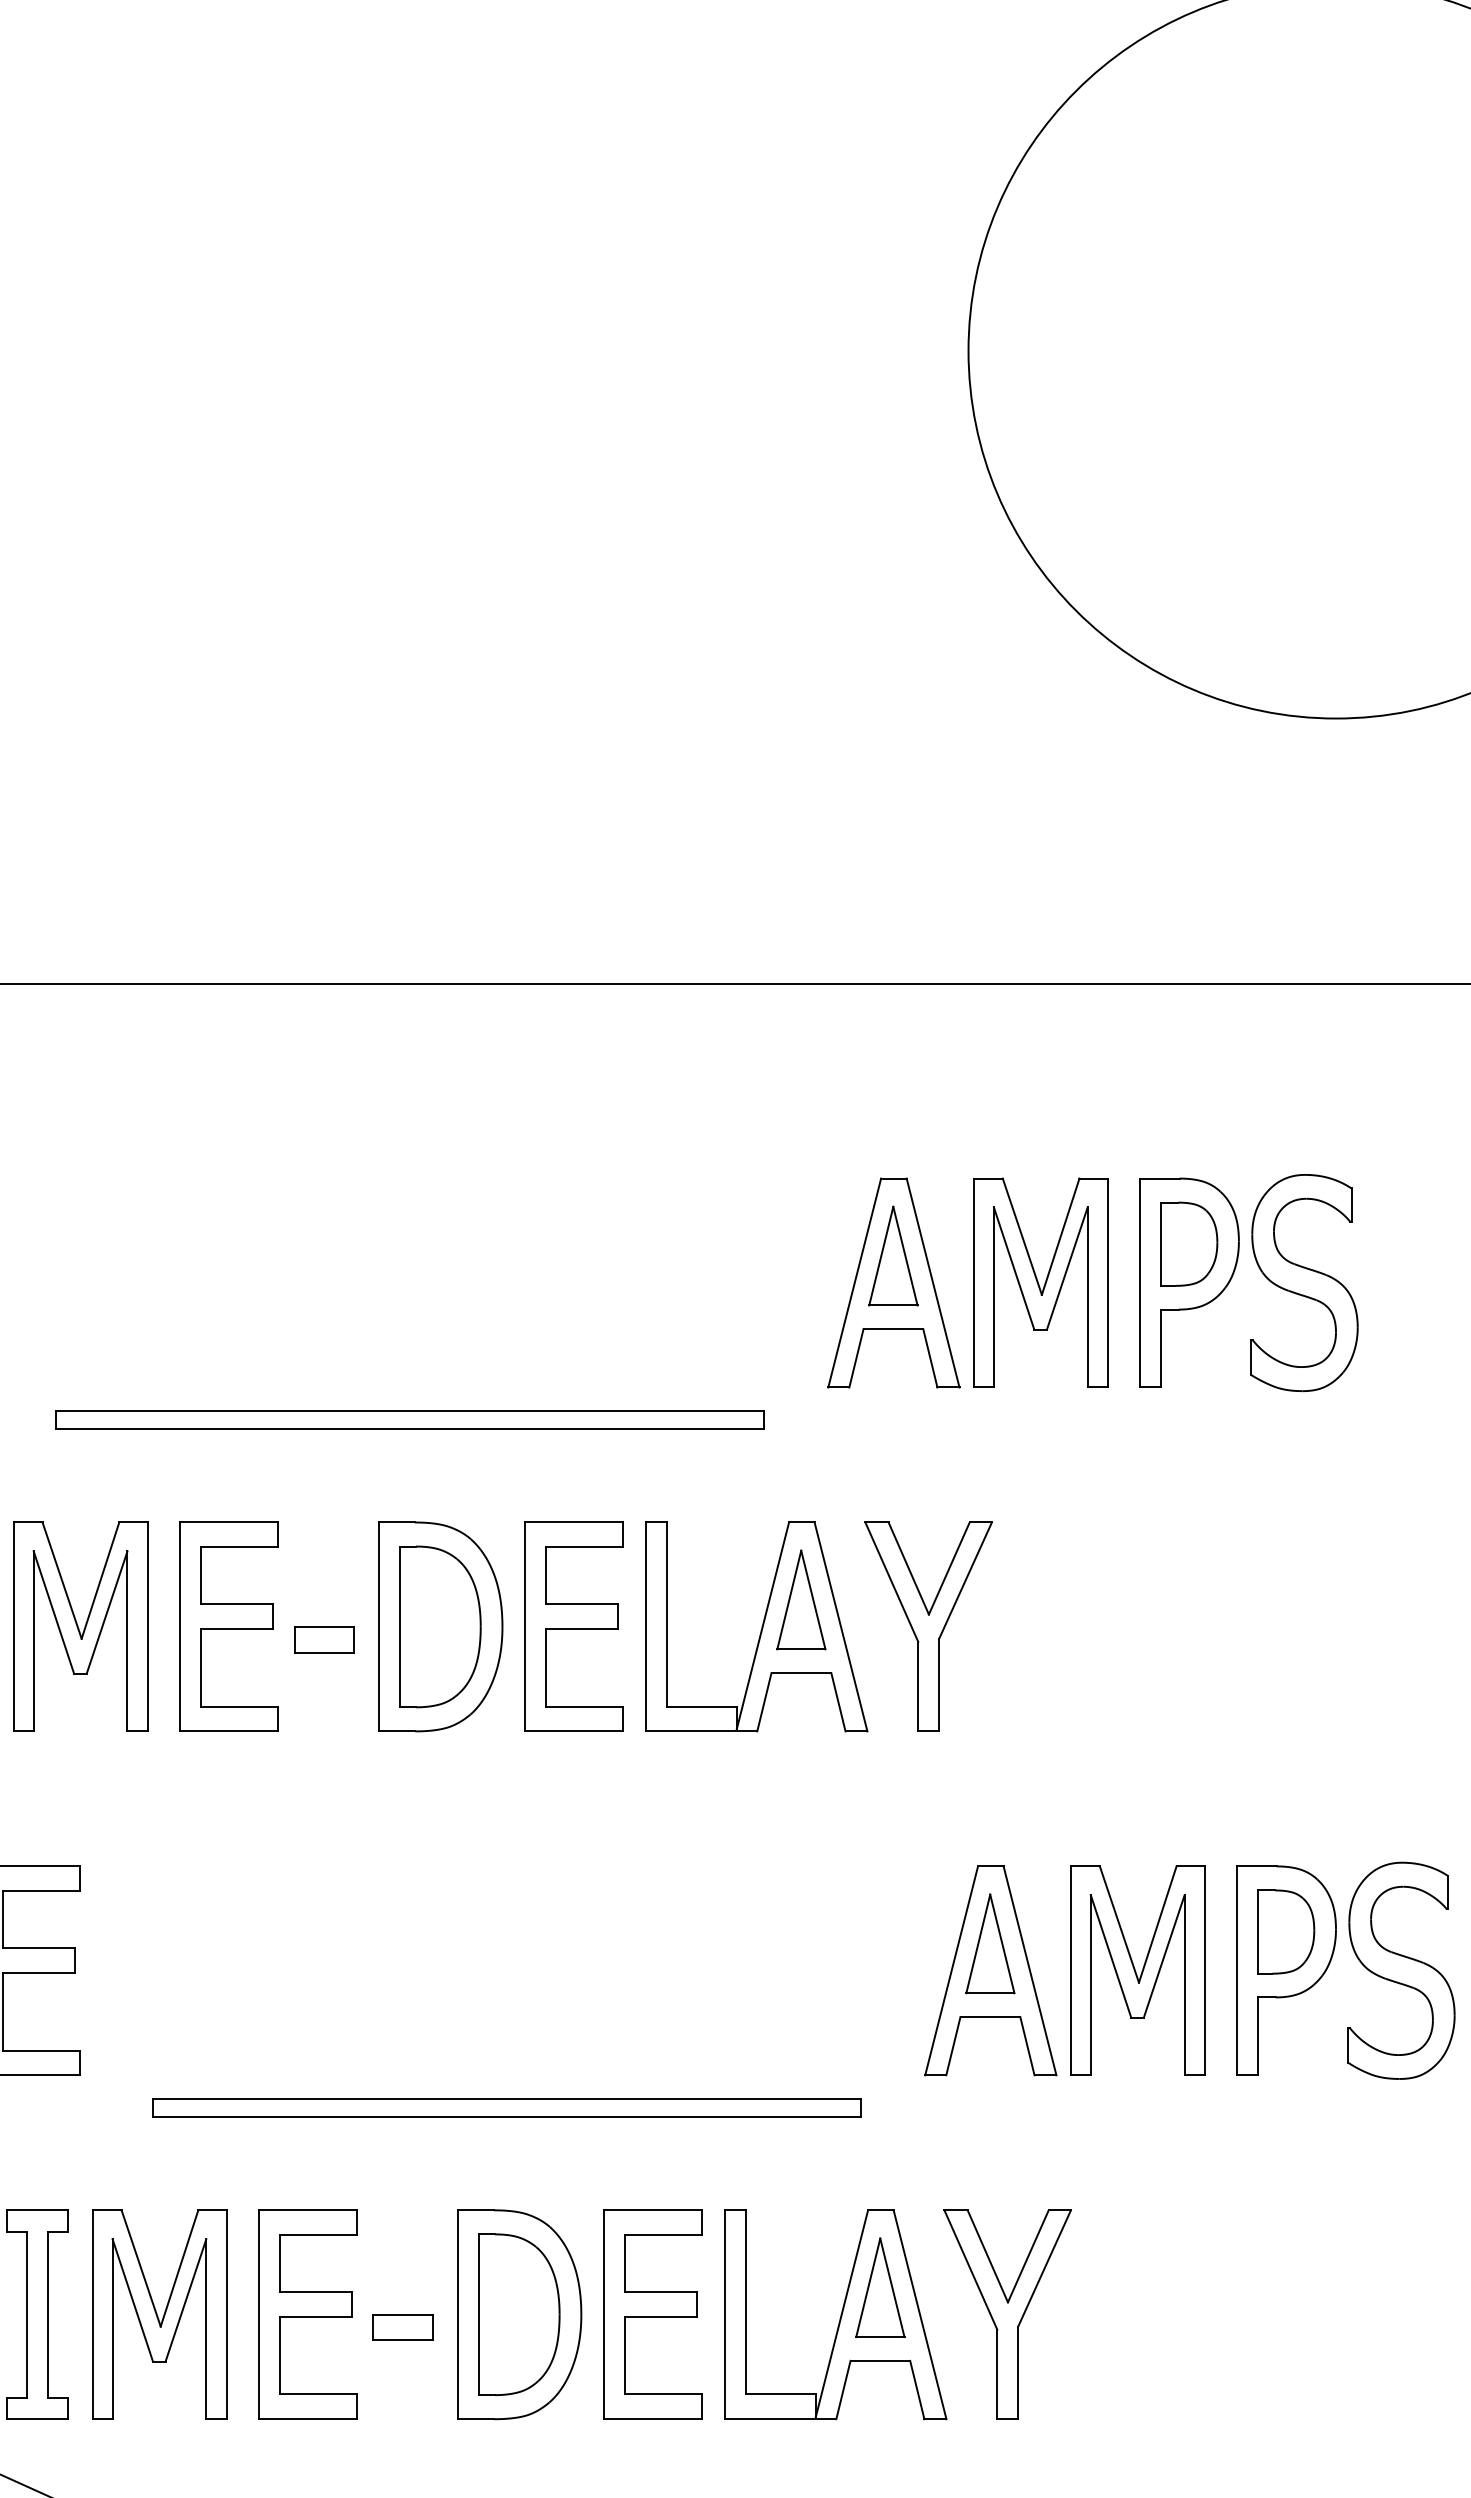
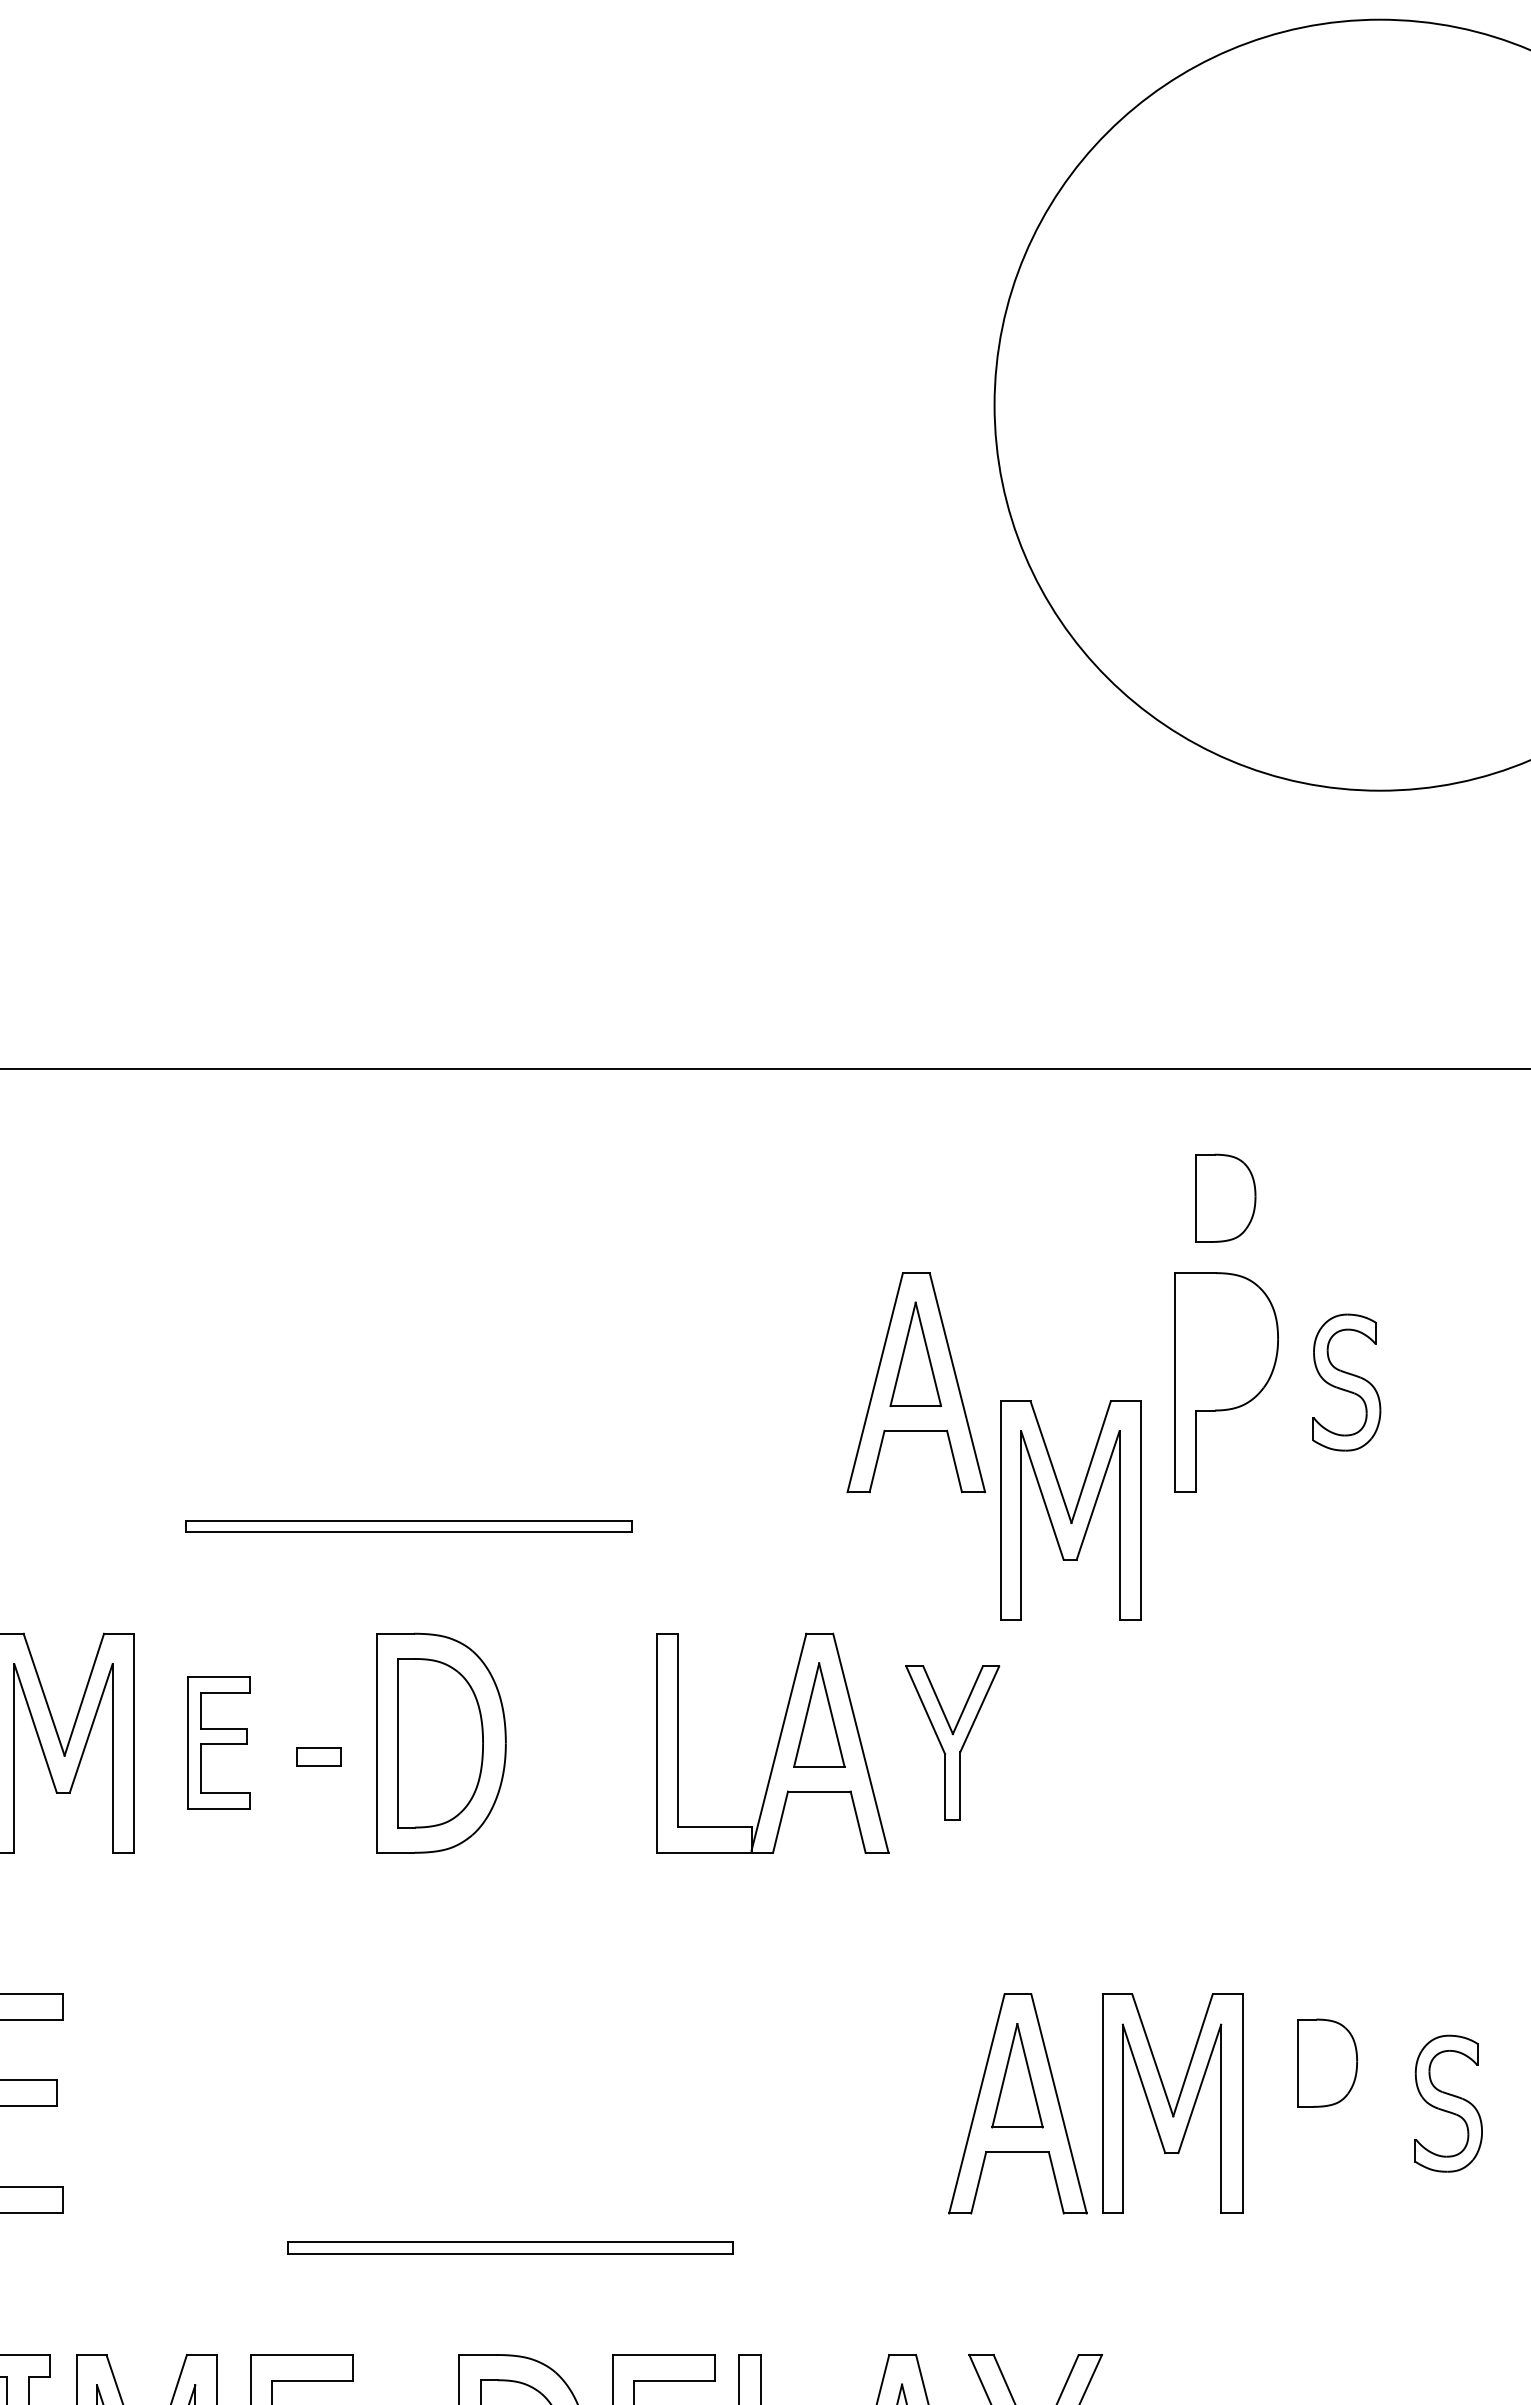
part: (1189, 1243) -> (1226, 1197), moved
part: (1040, 1282) -> (1070, 1510), moved
part: (1304, 1282) -> (1346, 1382), size x0.6
part: (409, 1419) -> (408, 1525), size x0.6
part: (228, 1626) -> (218, 1742), size x0.6
part: (573, 1626) -> (580, 1742), removed
part: (928, 1626) -> (952, 1742), size x0.7
part: (324, 1639) -> (319, 1756), size x0.7
part: (1286, 1970) -> (1328, 2103), removed
part: (1401, 1970) -> (1448, 2103), size x0.6
part: (506, 2107) -> (510, 2247), size x0.6

